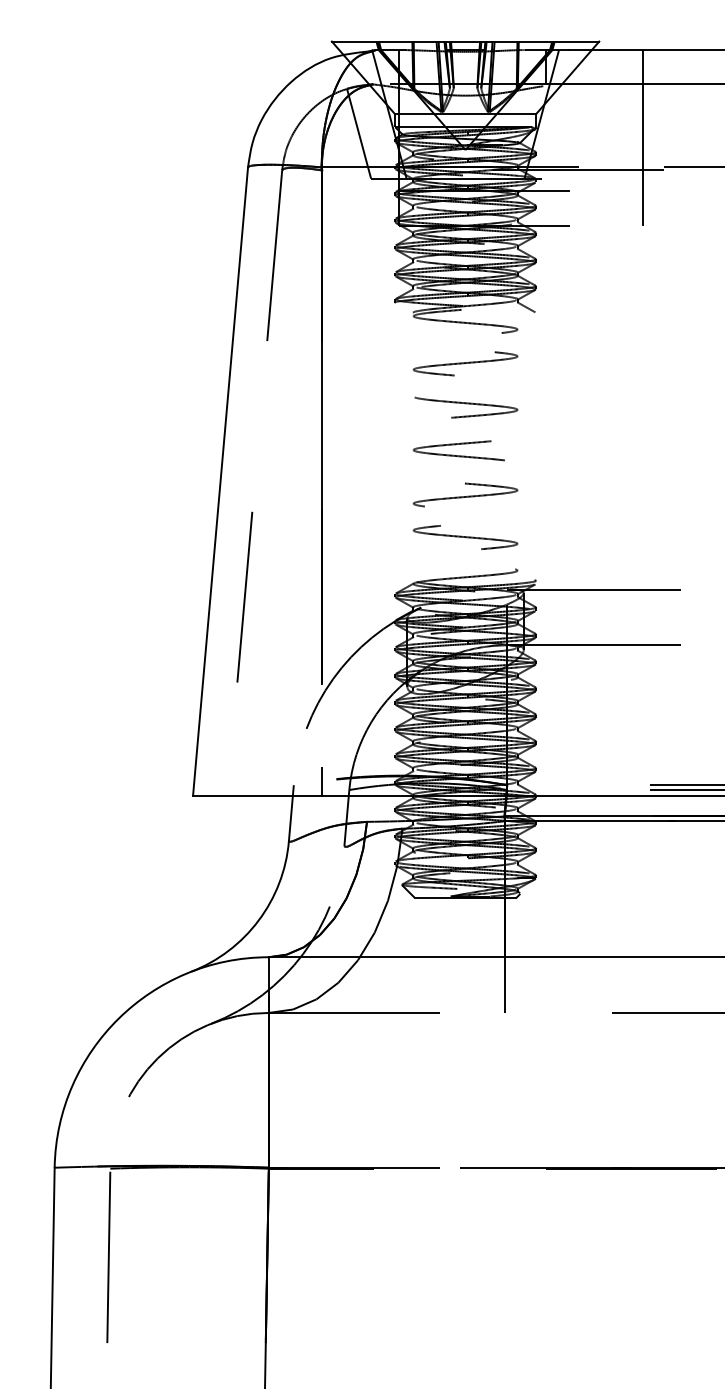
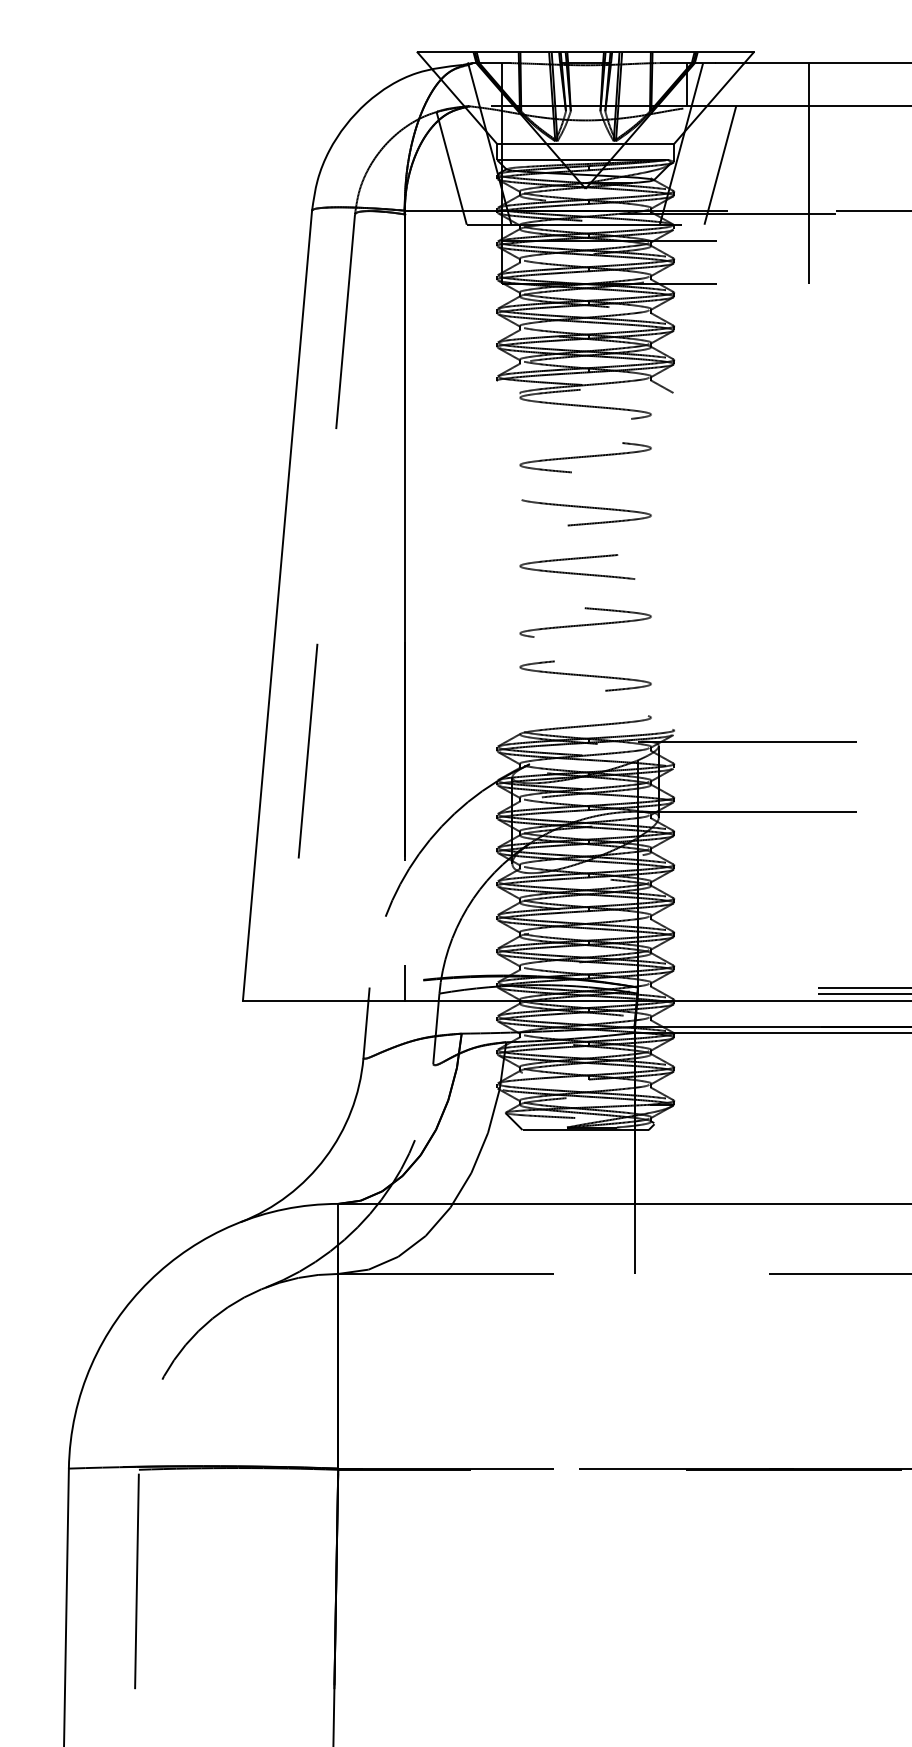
line: (572, 131) -> (720, 165), added

